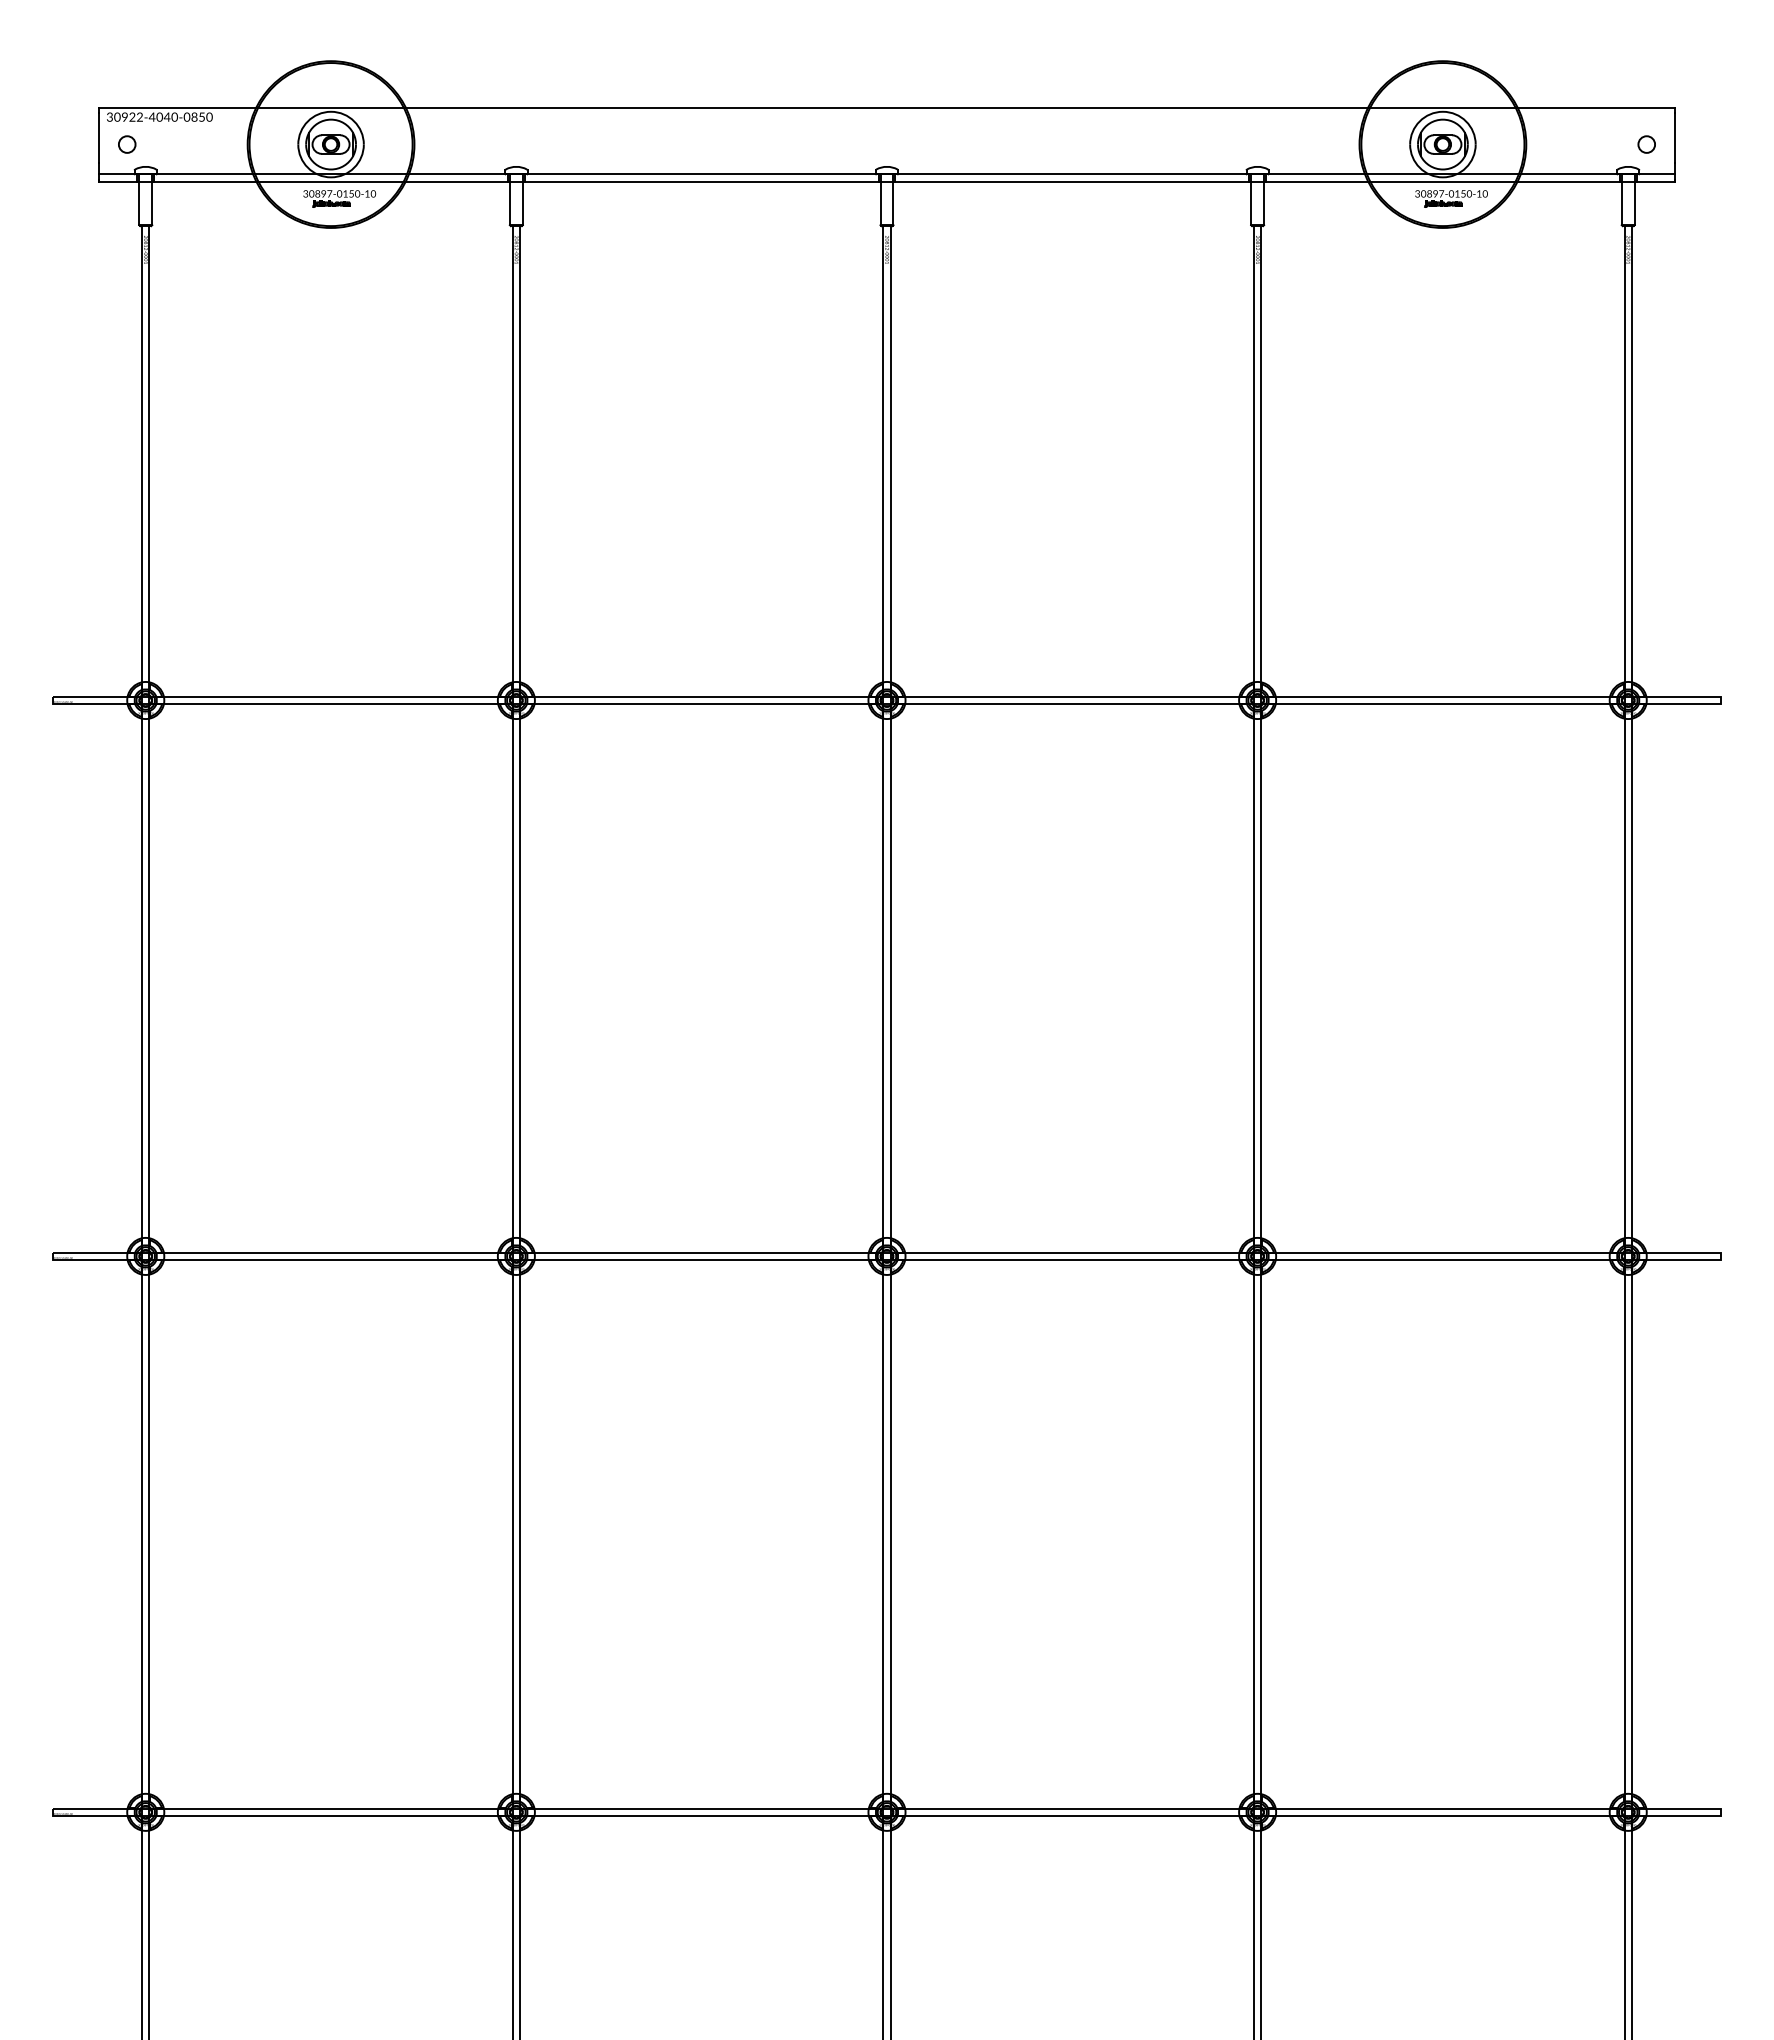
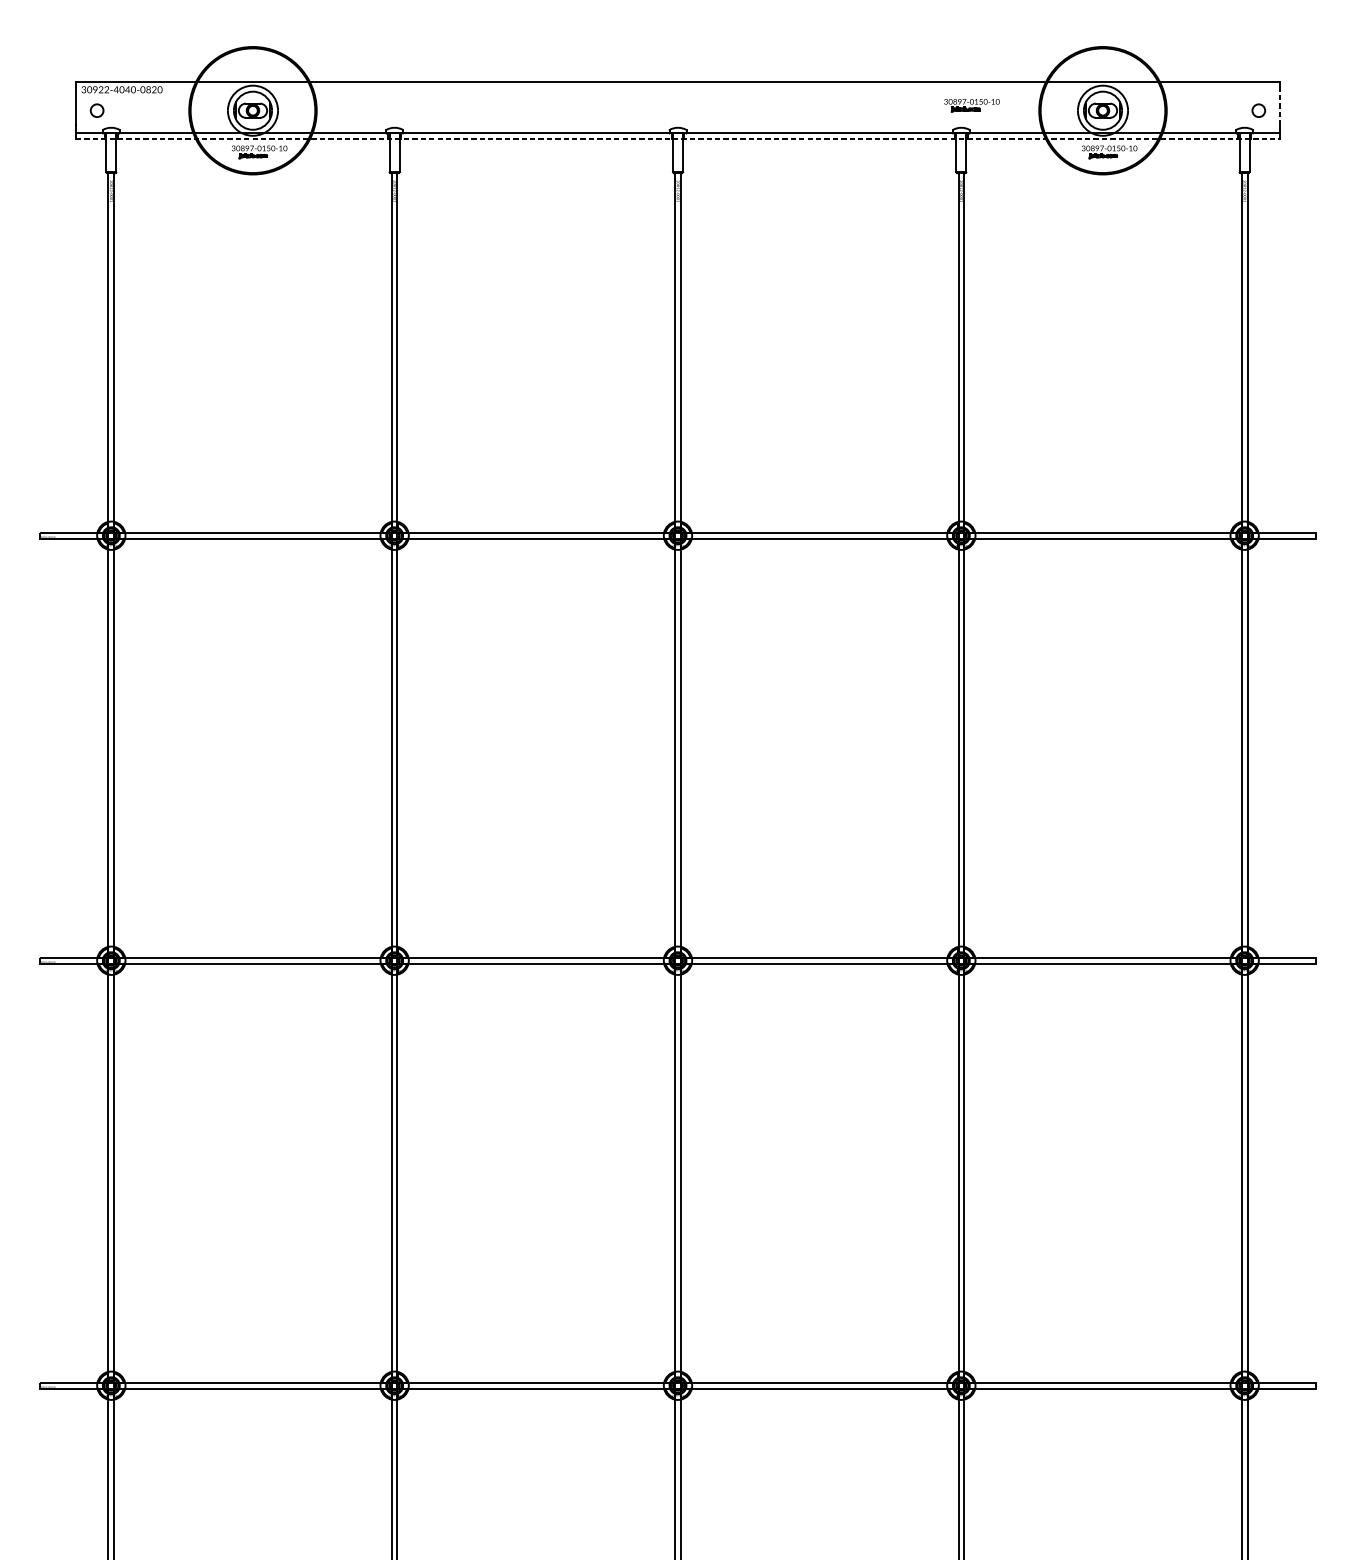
text: (201, 116) -> (153, 89), 30922-4040-0850 -> 30922-4040-0820
part: (1271, 137) -> (971, 105), added
line: (1674, 138) -> (1280, 106), solid -> dashed
line: (886, 181) -> (677, 138), solid -> dashed

